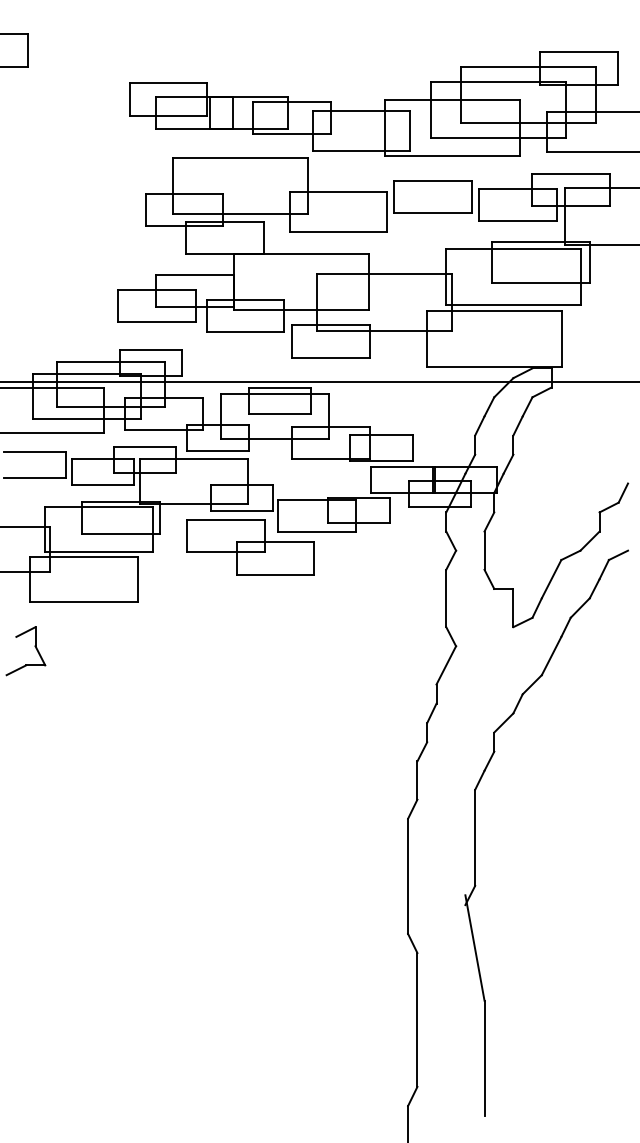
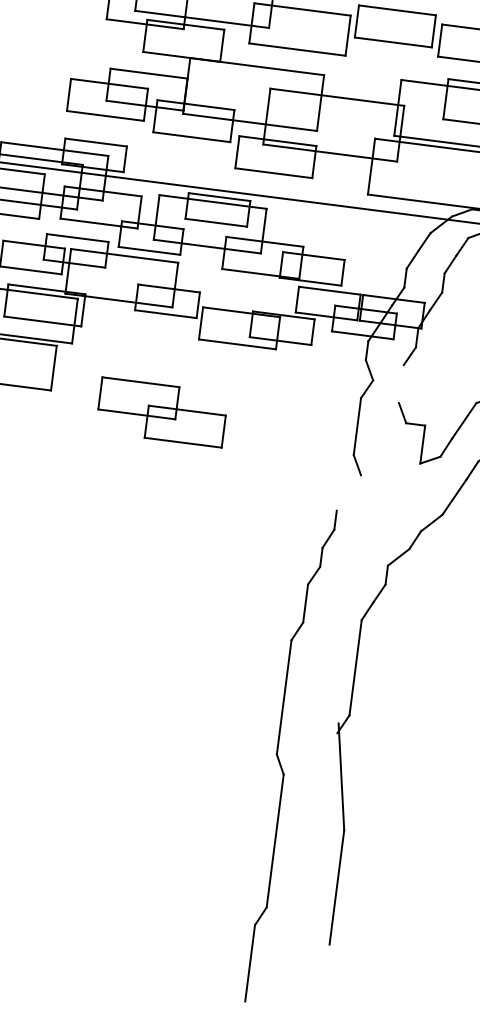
part: (250, 547) -> (161, 412), moved
line: (484, 550) -> (401, 383), removed
line: (446, 665) -> (349, 493), removed

